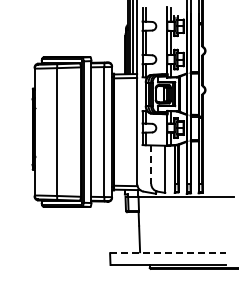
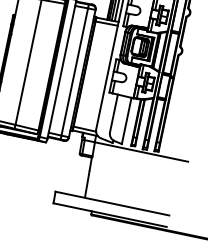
line: (151, 165) -> (114, 114), dashed -> solid
line: (168, 253) -> (112, 203), dashed -> solid

